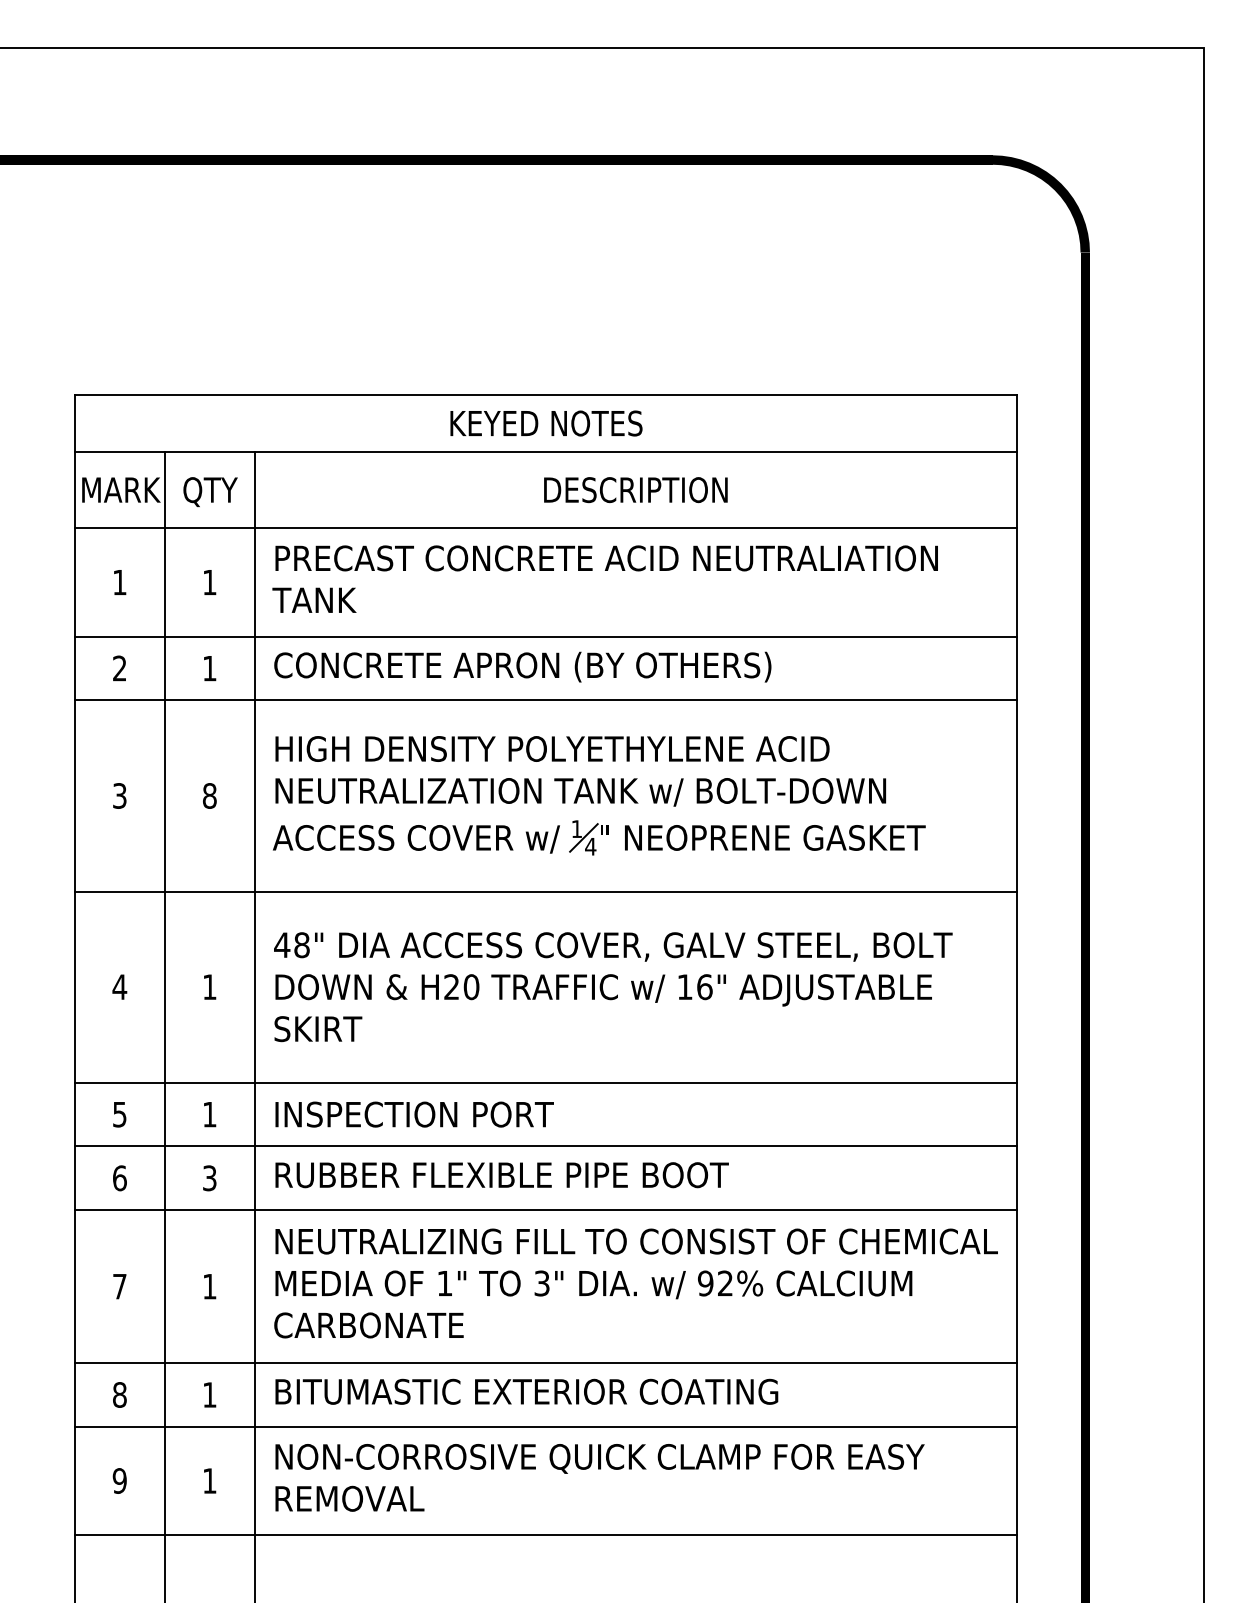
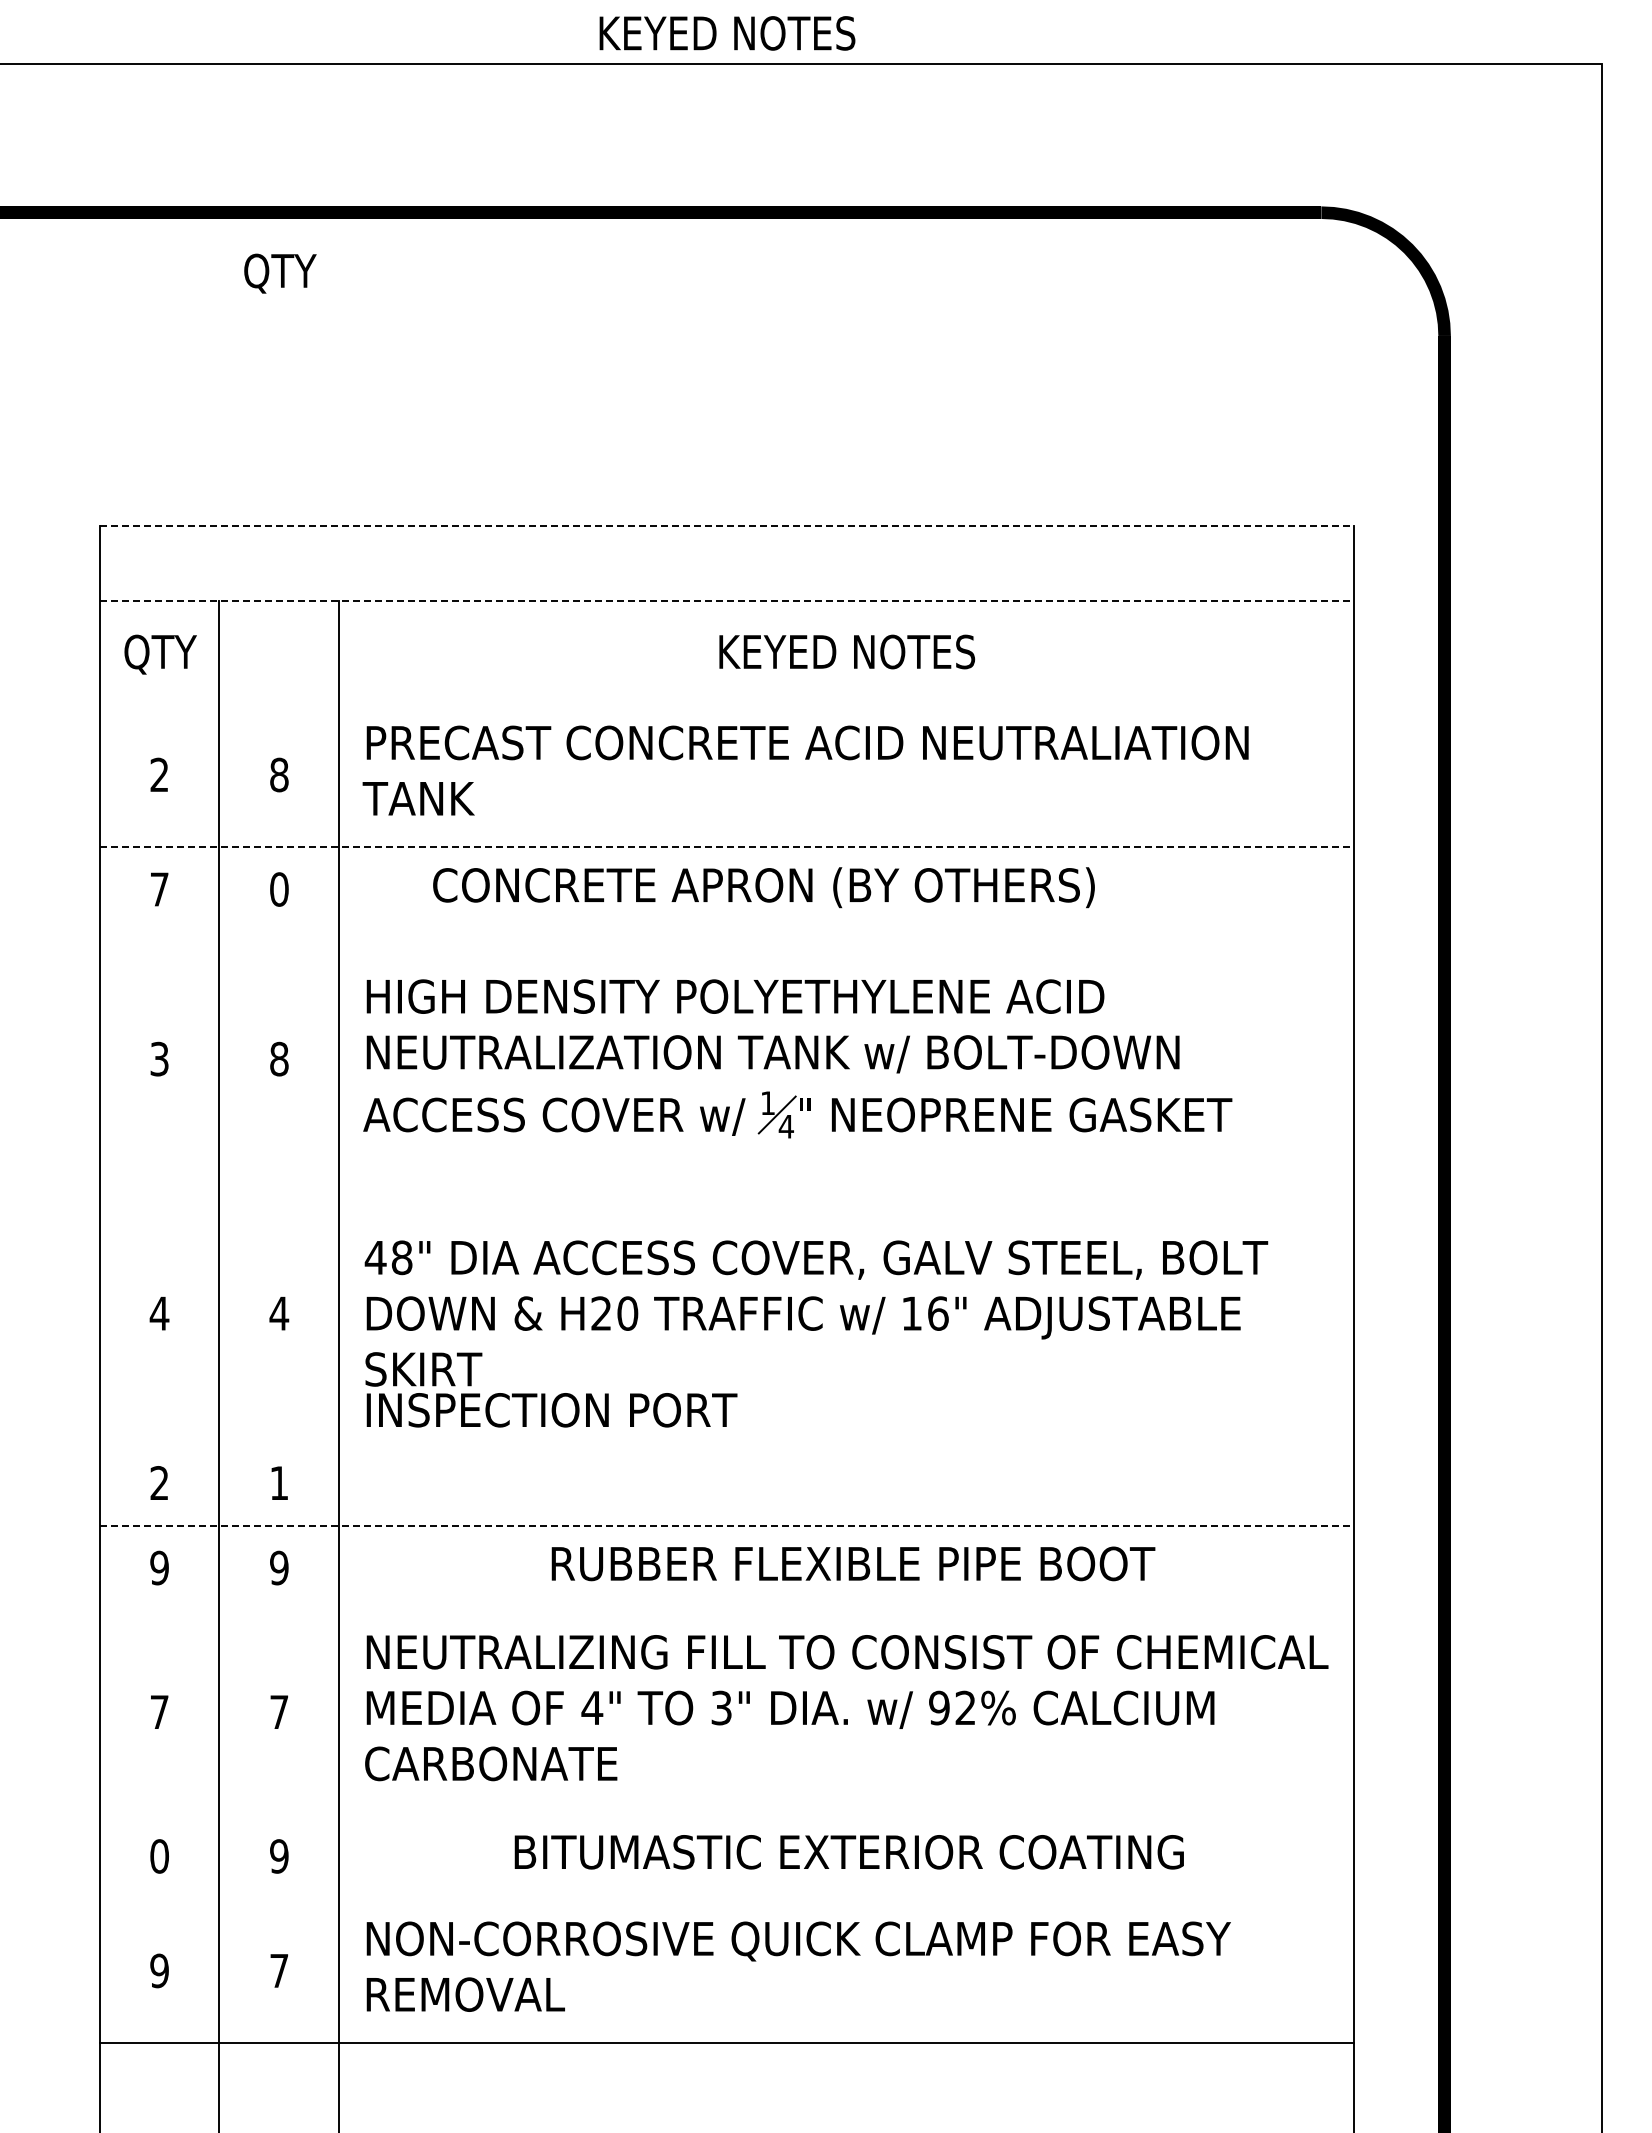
line: (545, 395) -> (726, 525), solid -> dashed
text: (546, 423) -> (727, 33), moved
line: (545, 452) -> (726, 601), solid -> dashed
text: (636, 489) -> (847, 651), DESCRIPTION -> KEYED NOTES
text: (121, 491) -> (161, 654), MARK -> QTY
text: (210, 491) -> (280, 273), moved
line: (545, 528) -> (726, 702), removed
text: (119, 582) -> (159, 774), 1 -> 2
text: (209, 582) -> (279, 774), 1 -> 8
line: (545, 636) -> (726, 847), solid -> dashed
text: (522, 667) -> (763, 887), moved
text: (119, 668) -> (159, 889), 2 -> 7
text: (209, 668) -> (279, 889), 1 -> 0
line: (545, 700) -> (726, 931), removed
line: (545, 891) -> (726, 1186), removed
text: (209, 987) -> (279, 1313), 1 -> 4
line: (545, 1082) -> (726, 1440), removed
text: (119, 1114) -> (159, 1483), 5 -> 2
text: (414, 1114) -> (551, 1410), moved
line: (545, 1146) -> (726, 1525), solid -> dashed
text: (502, 1174) -> (853, 1563), moved
text: (119, 1177) -> (159, 1567), 6 -> 9
text: (209, 1177) -> (279, 1567), 3 -> 9
line: (545, 1210) -> (726, 1610), removed
text: (445, 1283) -> (592, 1707), 1" -> 4"
text: (209, 1286) -> (279, 1711), 1 -> 7
line: (545, 1363) -> (726, 1814), removed
text: (526, 1392) -> (848, 1852), moved
text: (119, 1395) -> (159, 1856), 8 -> 0
text: (209, 1395) -> (279, 1856), 1 -> 9
line: (545, 1426) -> (726, 1898), removed
text: (209, 1480) -> (279, 1970), 1 -> 7

